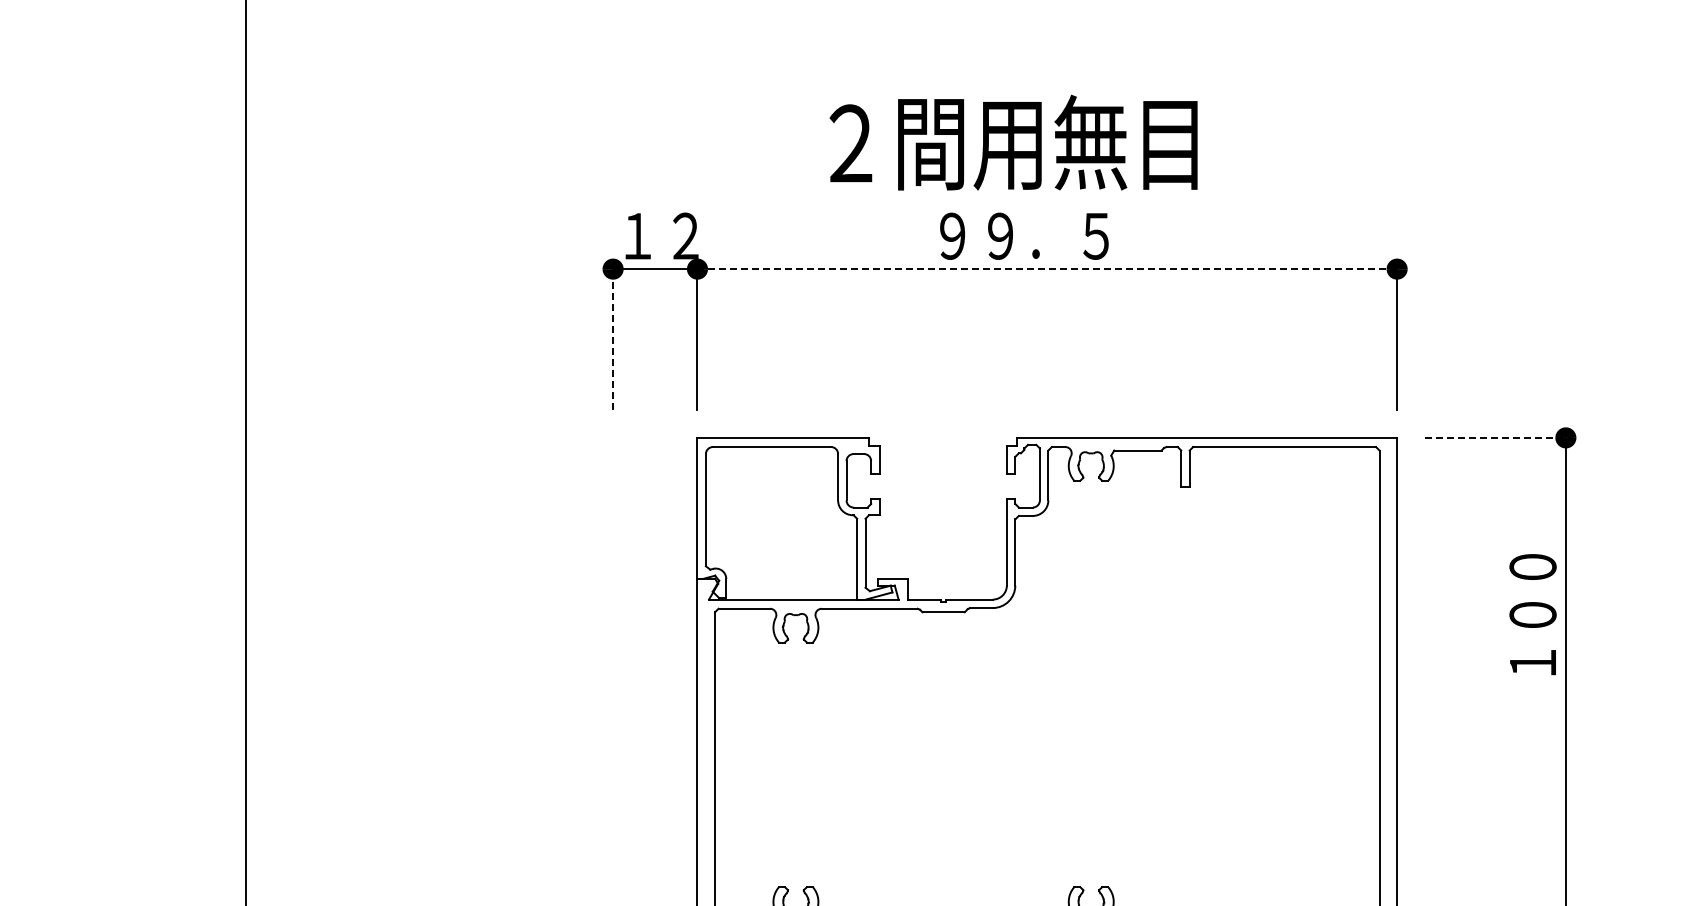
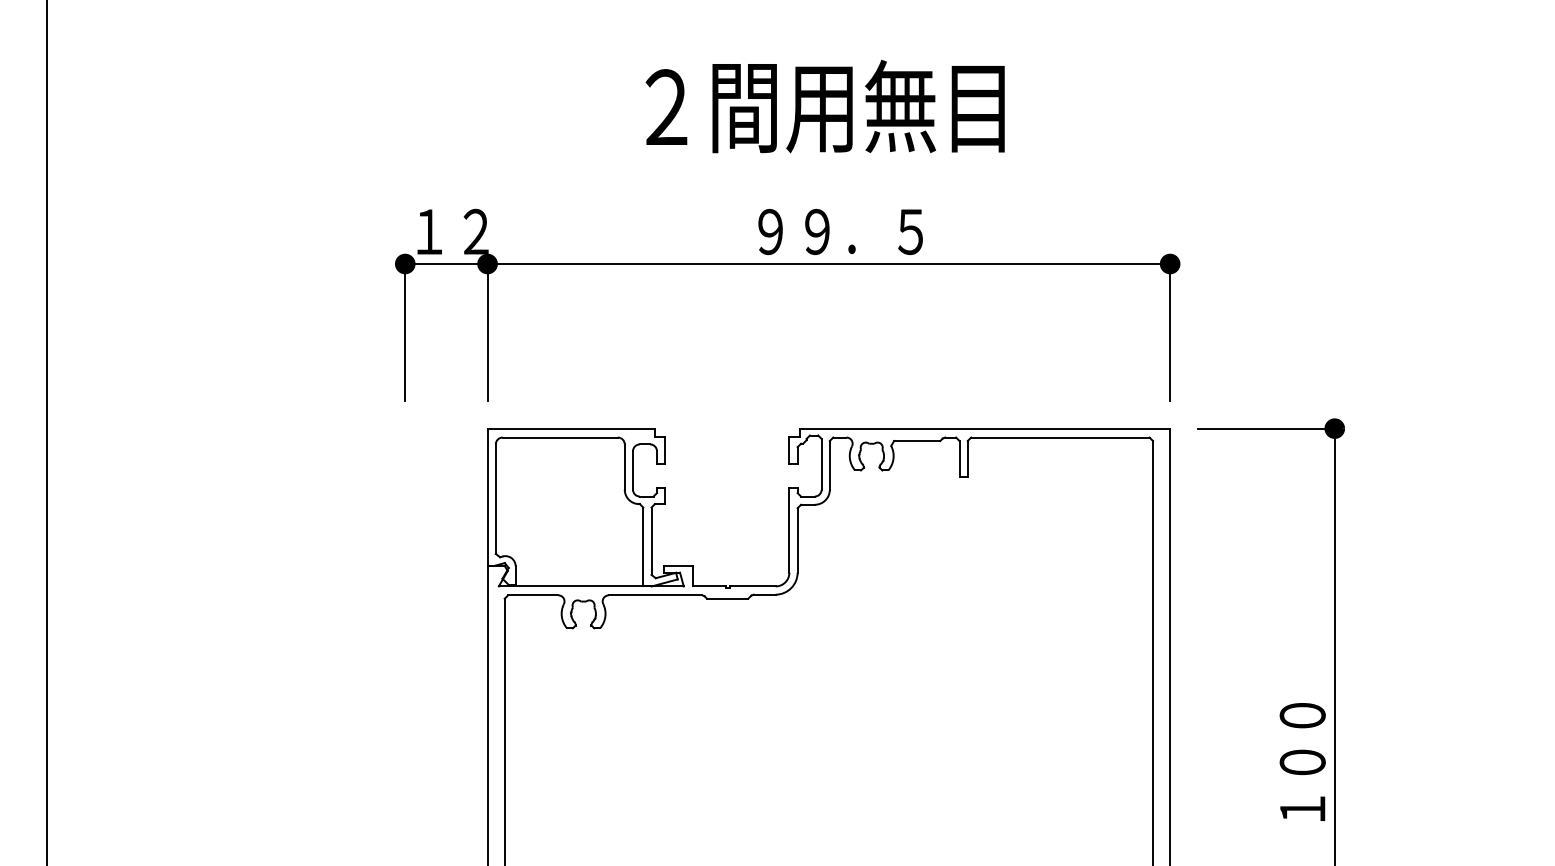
text: (1013, 142) -> (825, 106), moved
text: (1024, 235) -> (840, 231), moved
line: (1047, 269) -> (829, 264), dashed -> solid
line: (613, 335) -> (405, 328), dashed -> solid
line: (1499, 437) -> (1270, 428), dashed -> solid
text: (1532, 614) -> (1302, 761), moved

